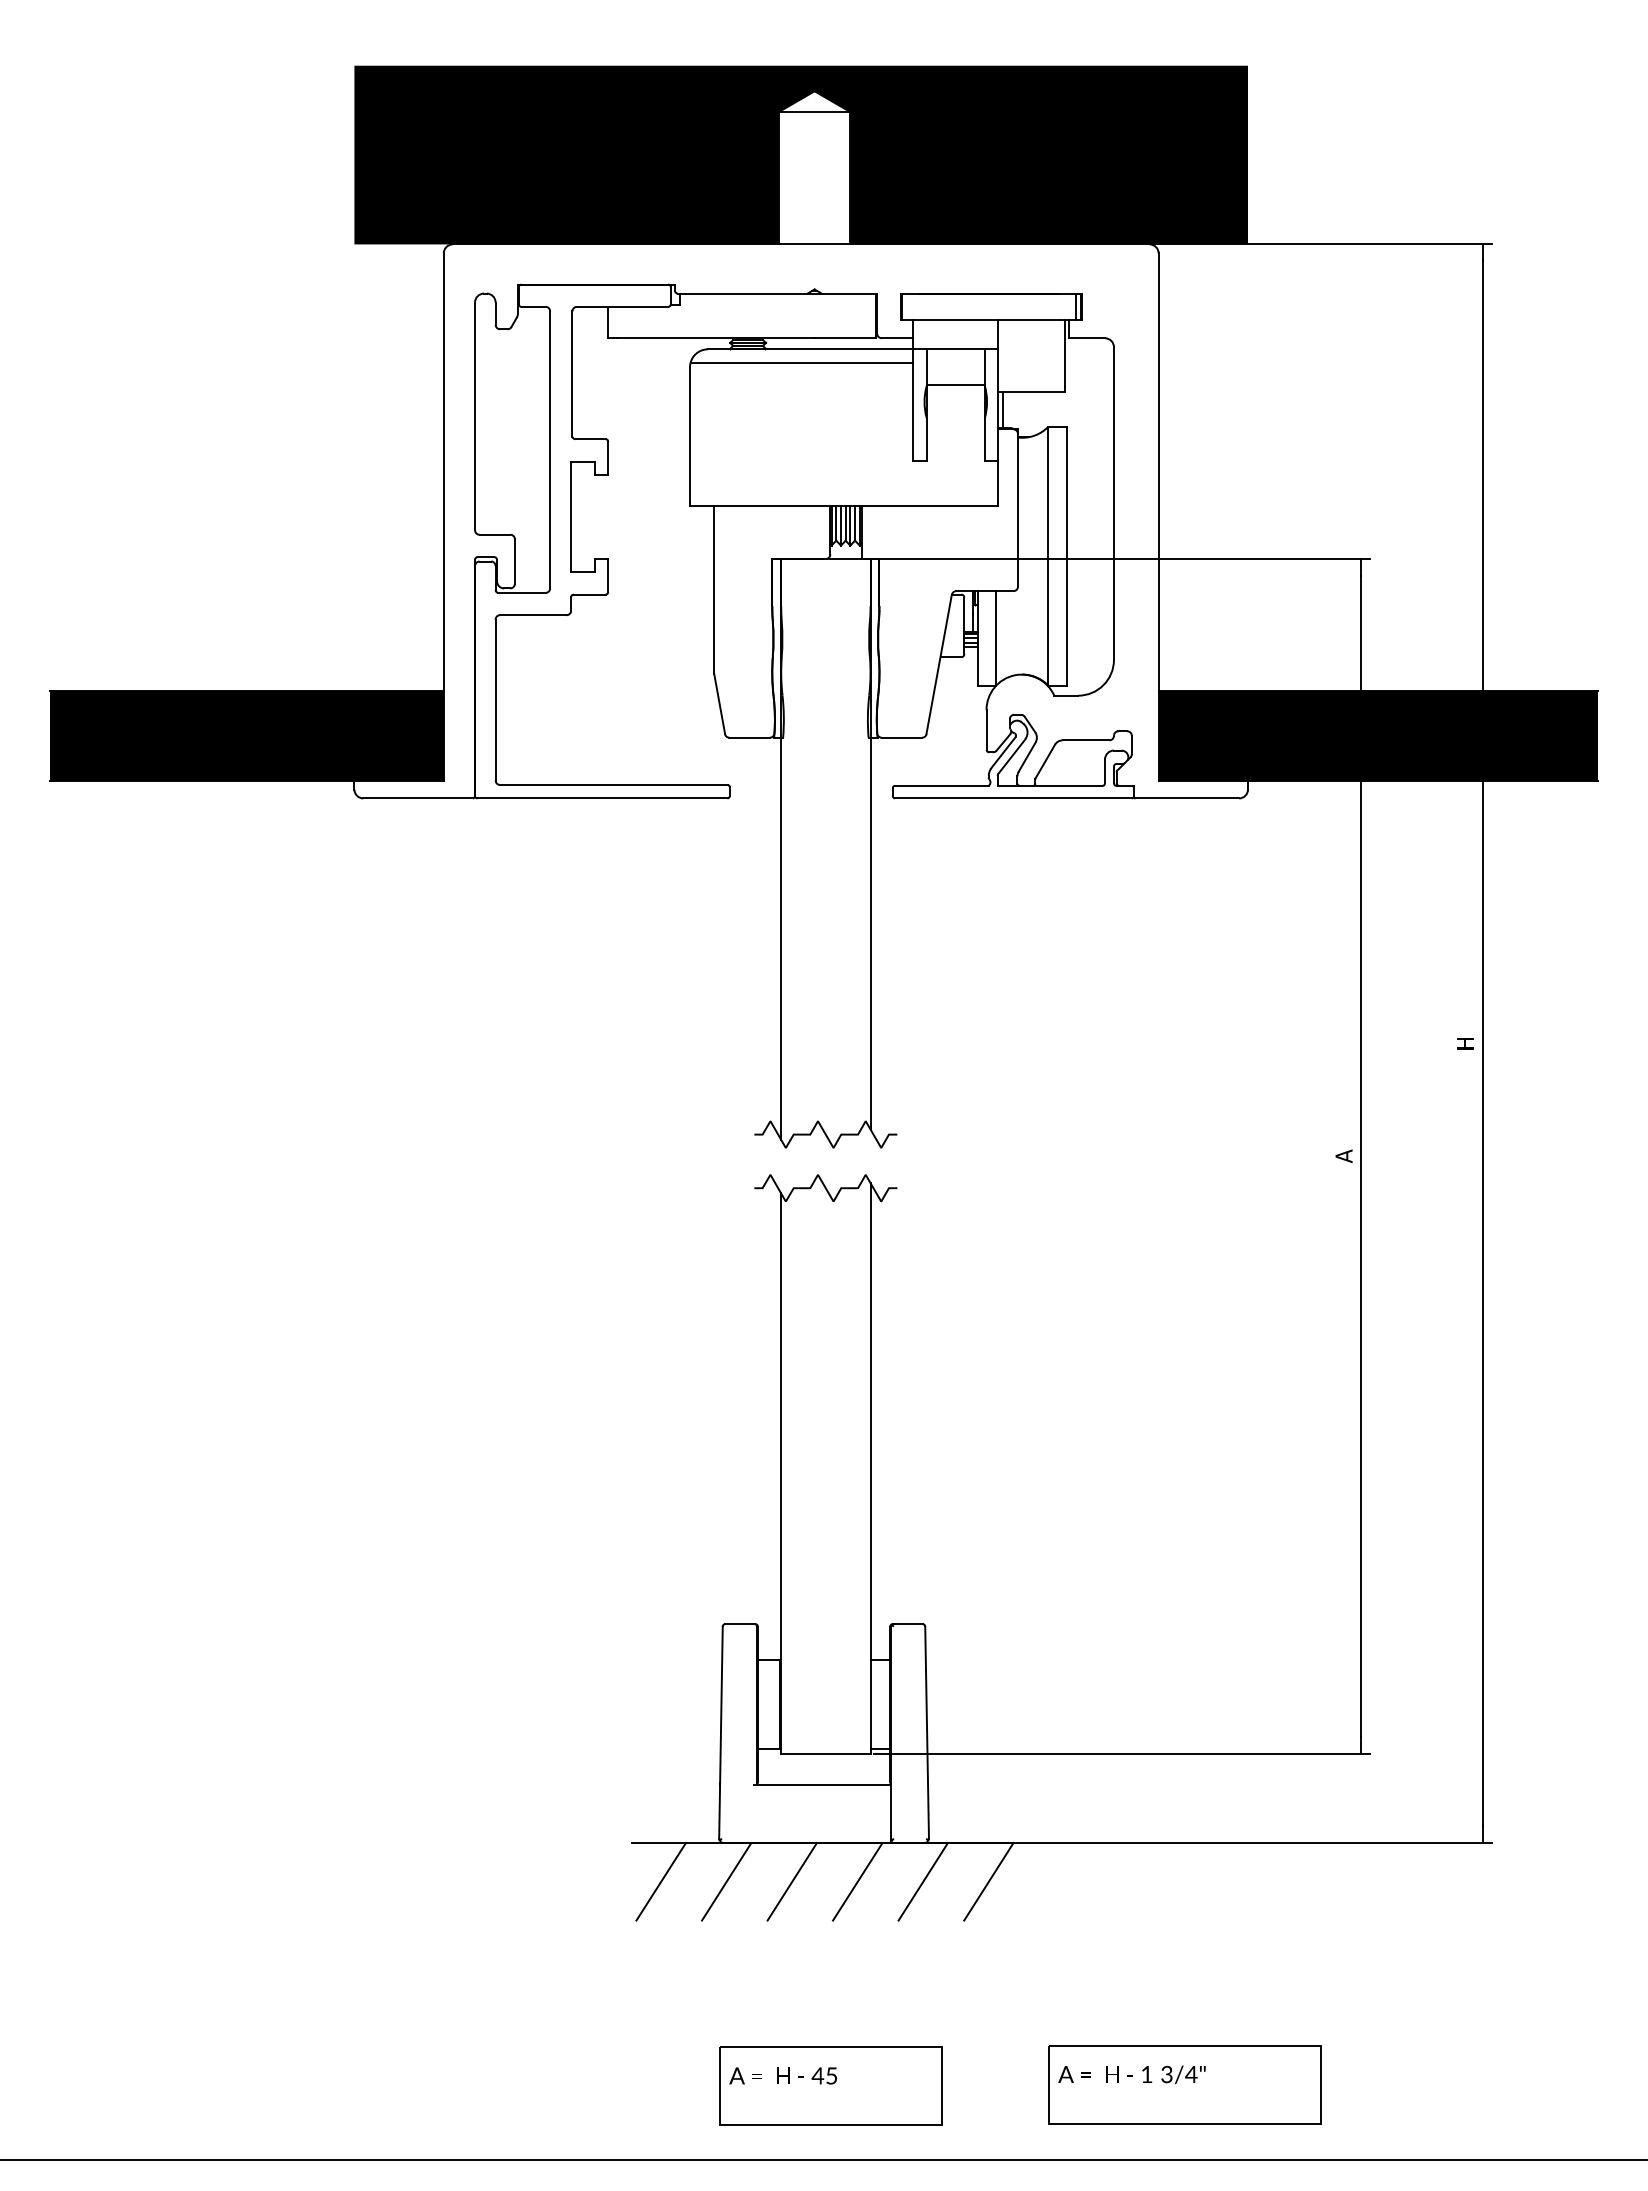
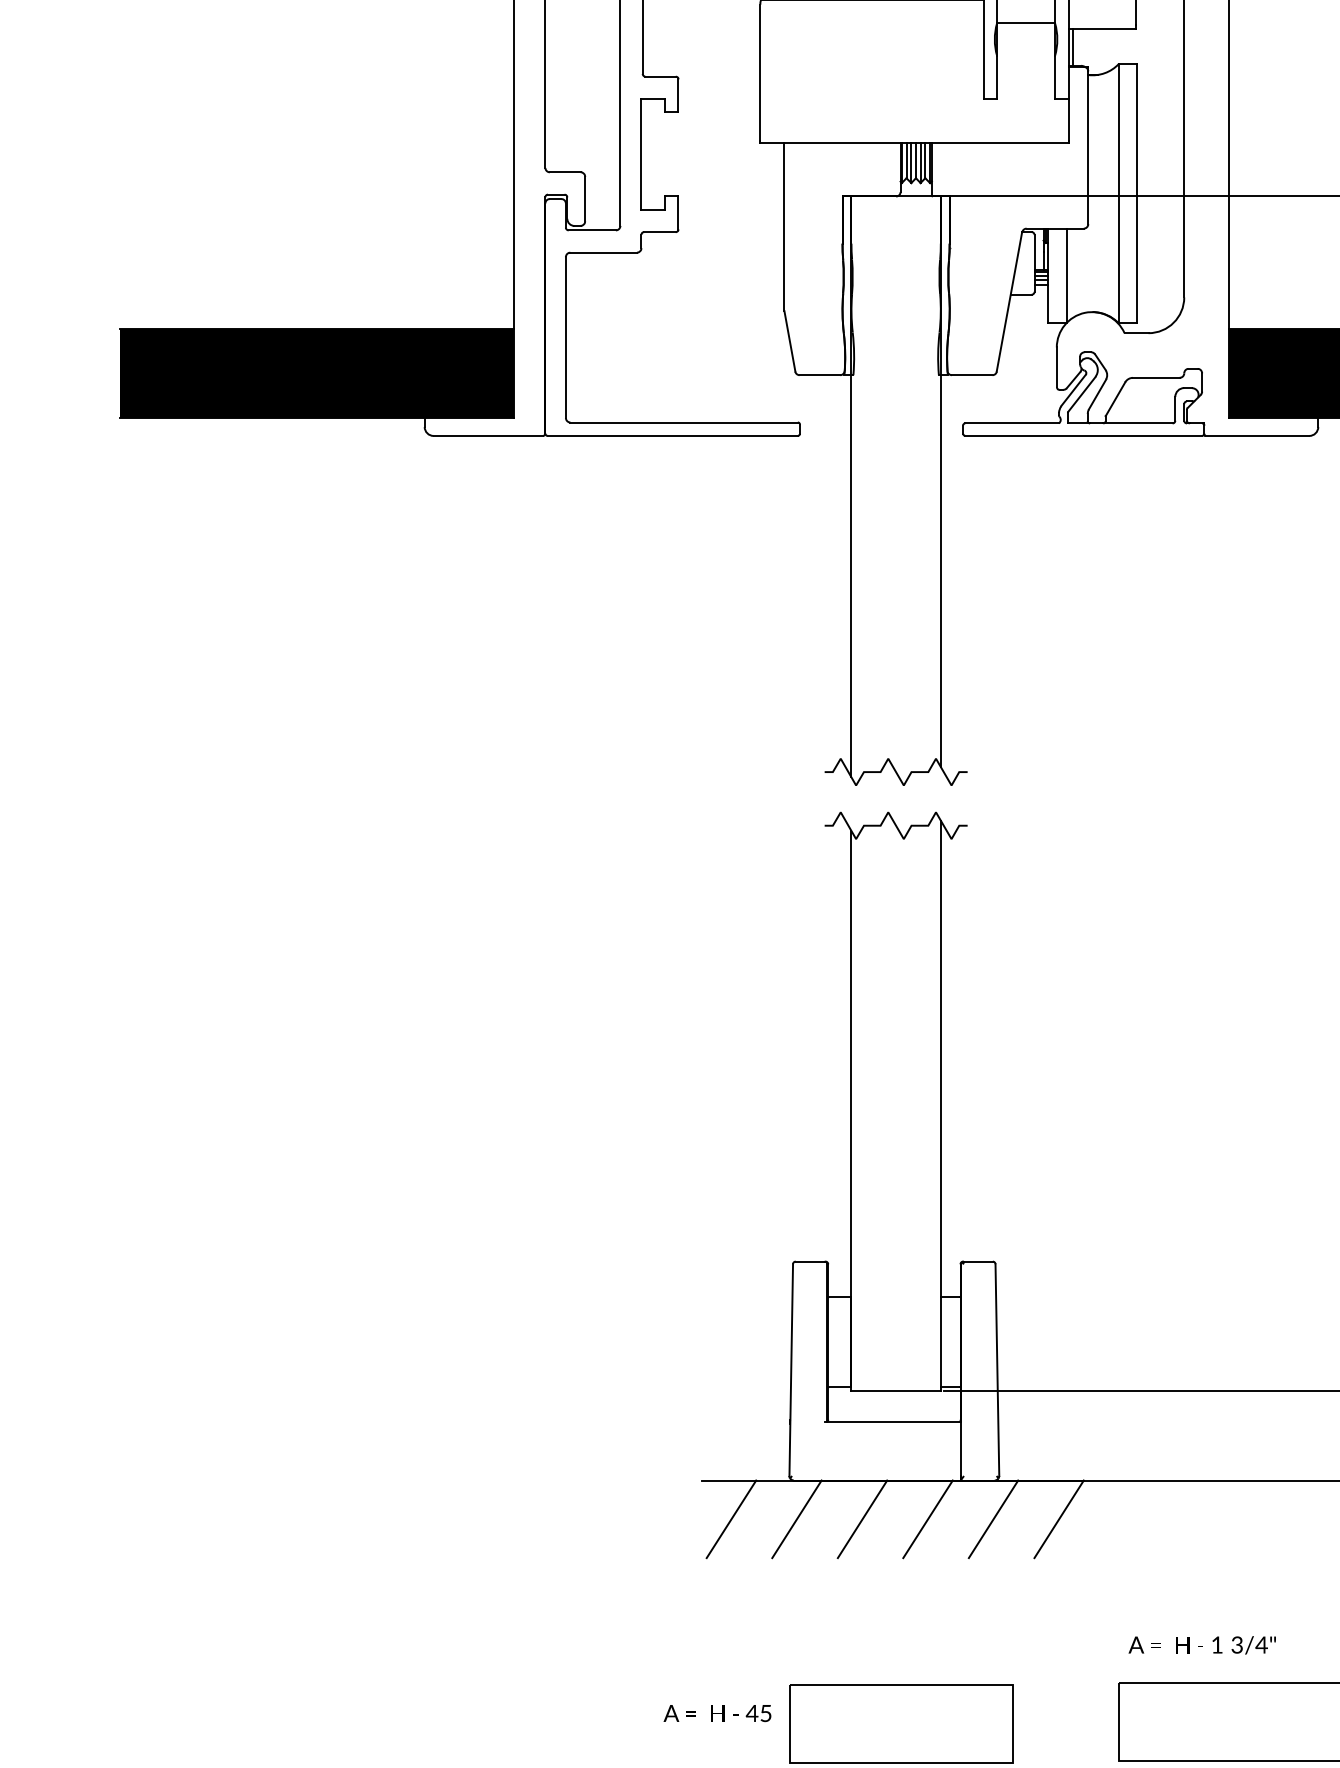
text: (1131, 2074) -> (1201, 1645), moved
text: (782, 2075) -> (716, 1713), moved

